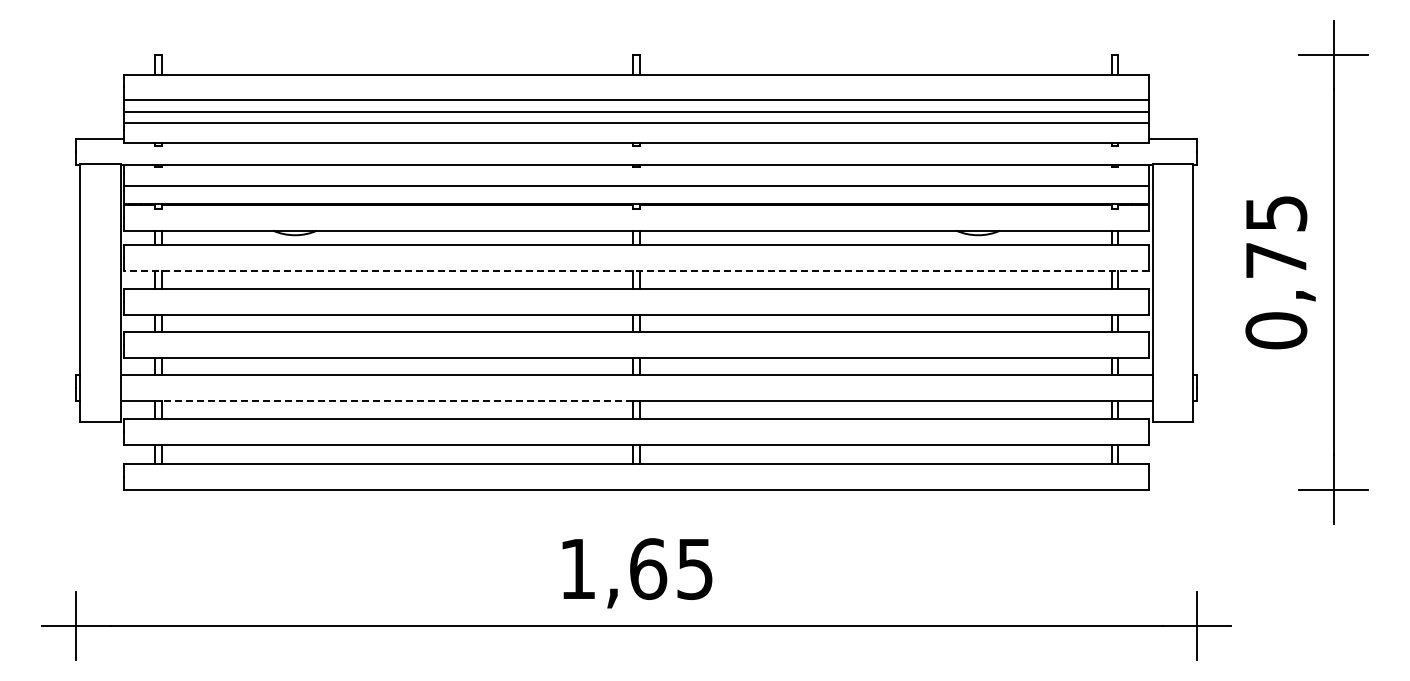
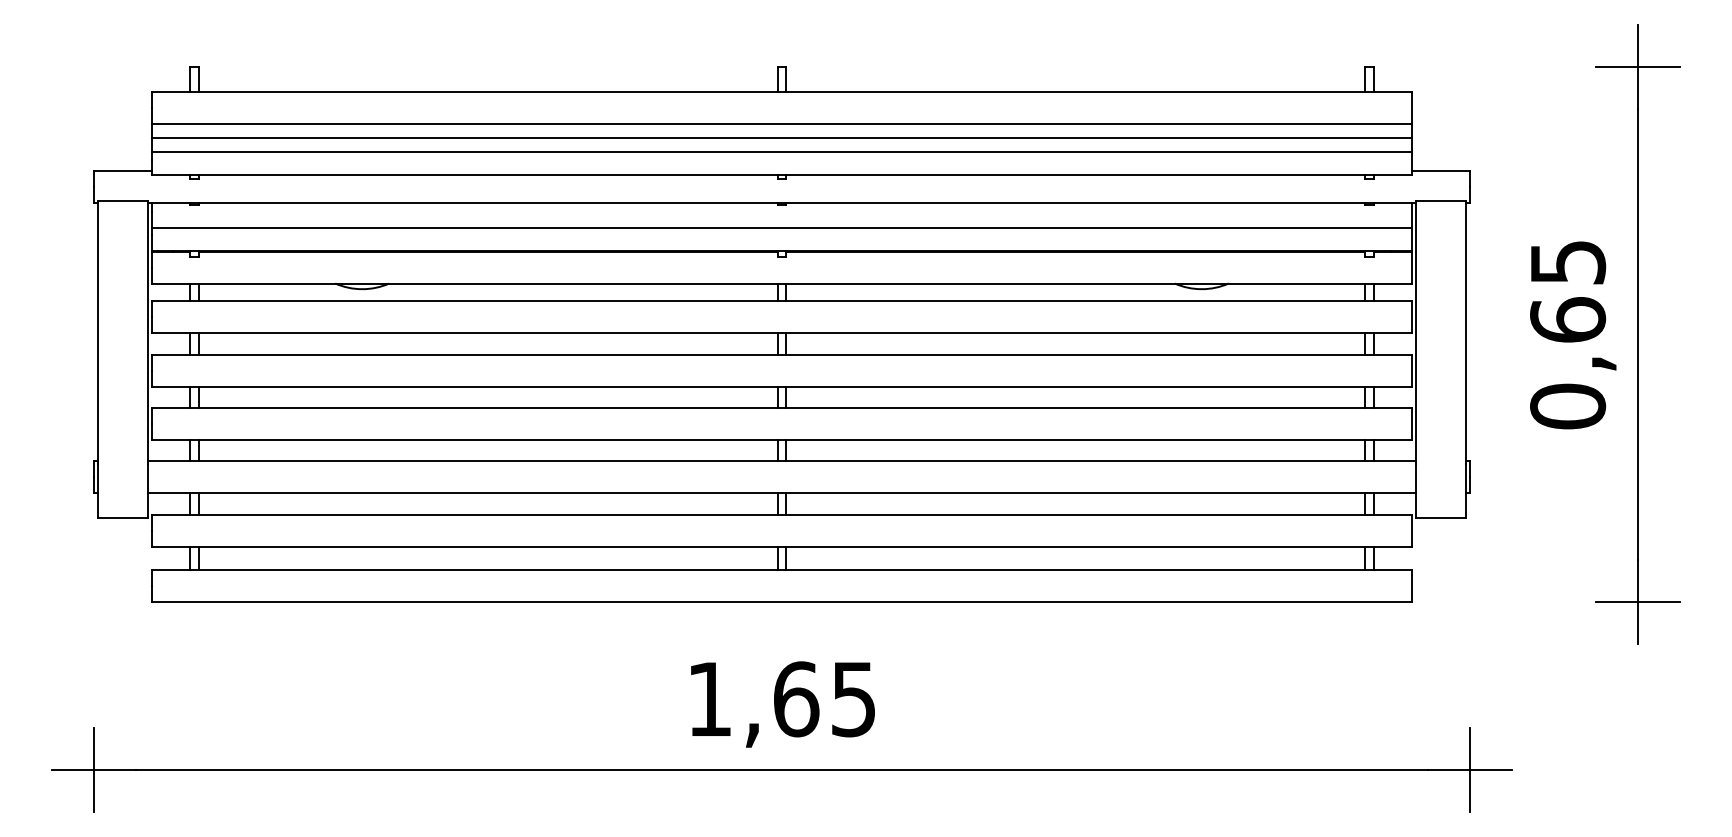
text: (1276, 259) -> (1568, 318), 0,75 -> 0,65
line: (636, 270) -> (781, 332), dashed -> solid
line: (397, 400) -> (488, 492), dashed -> solid

